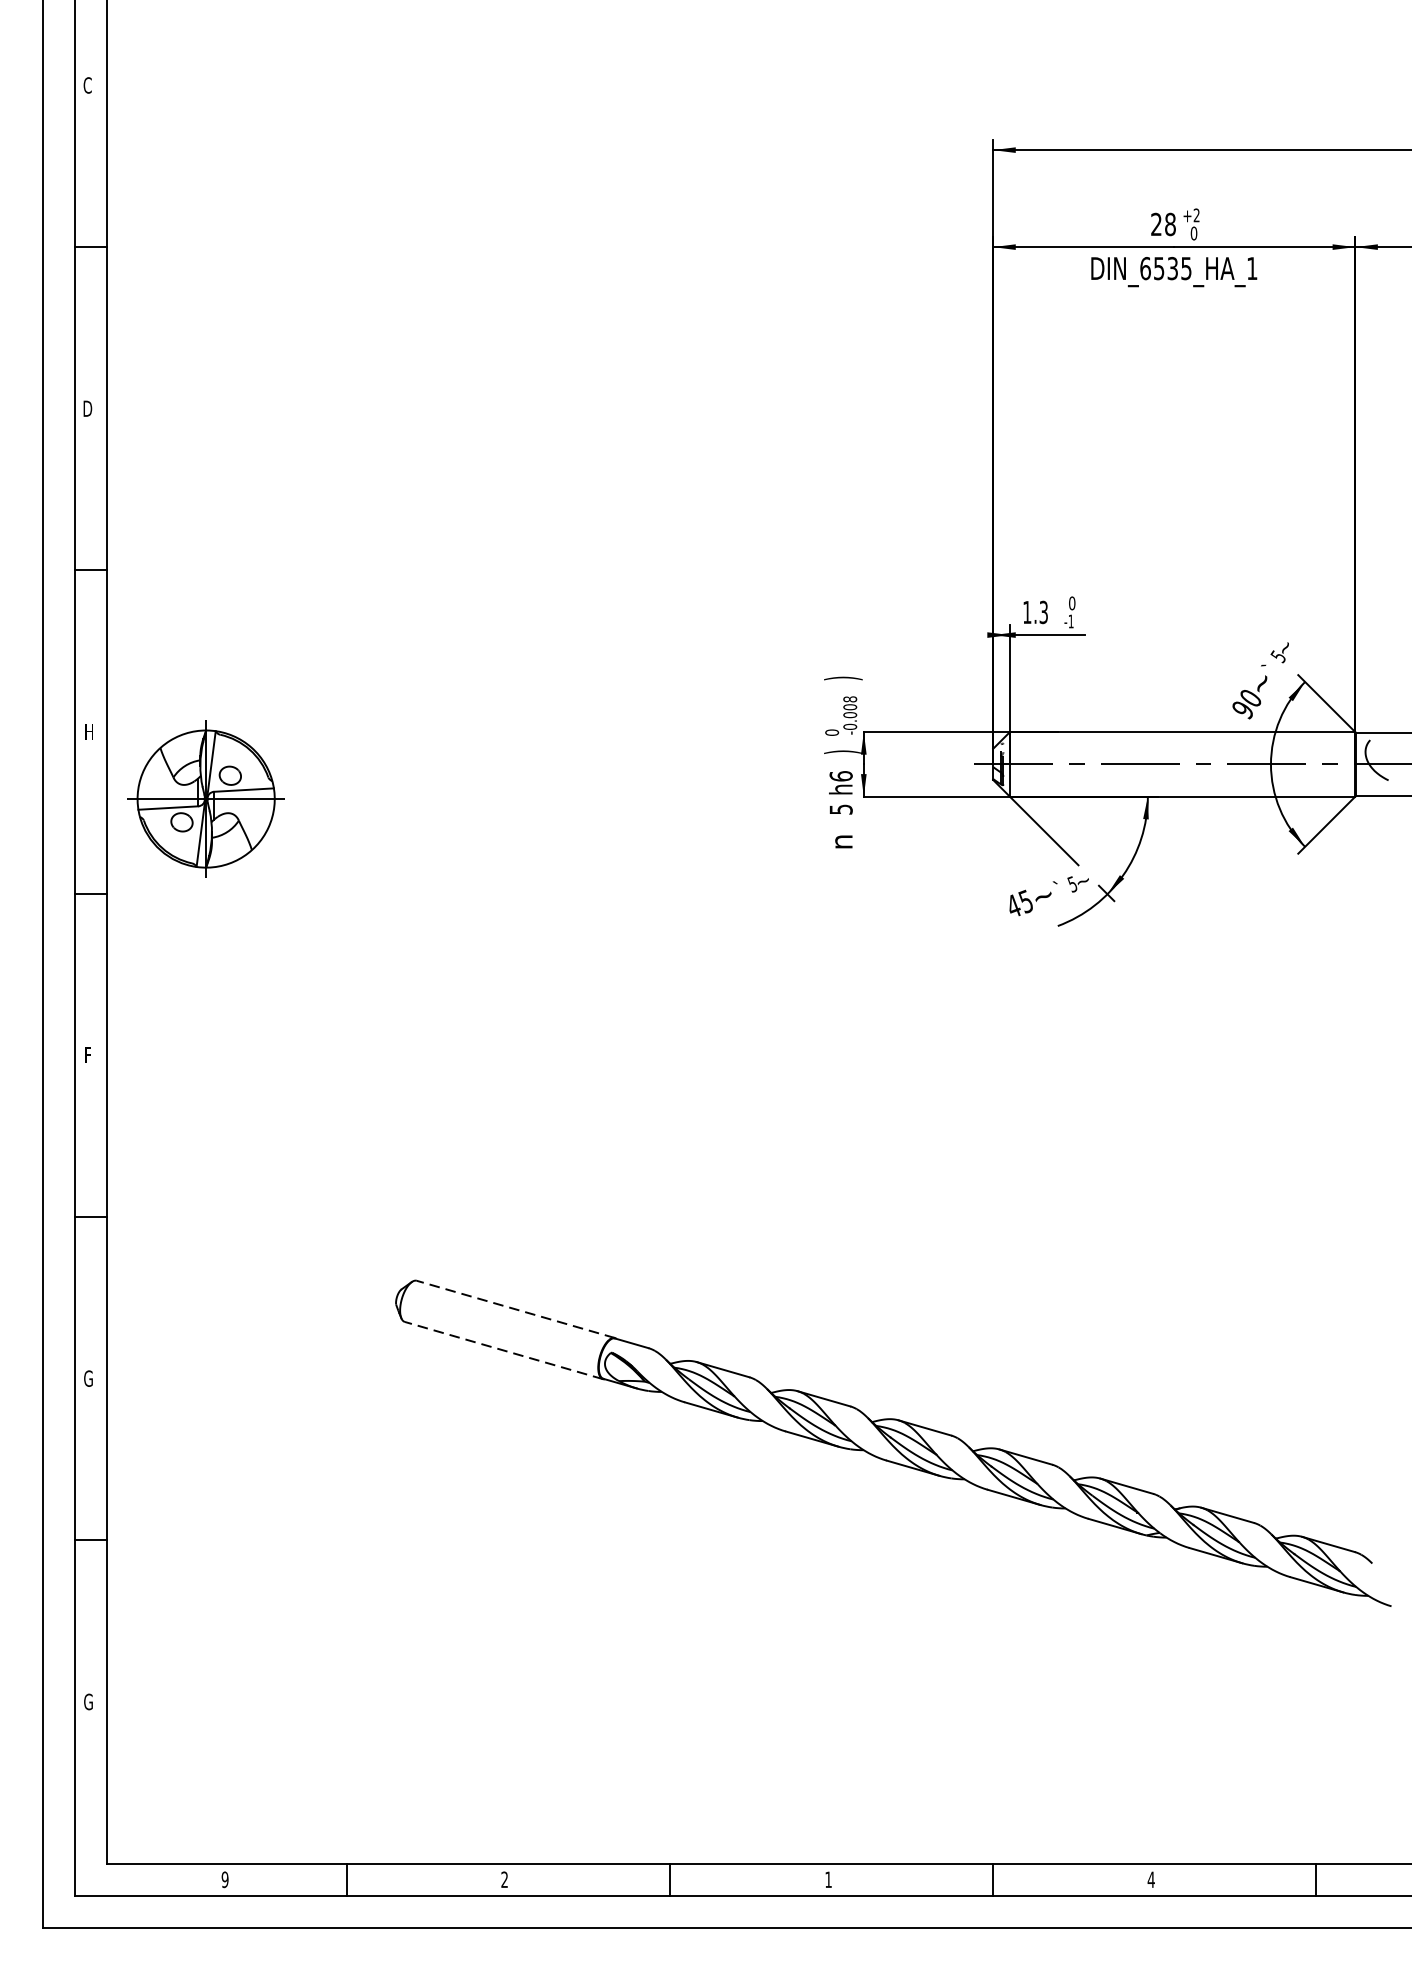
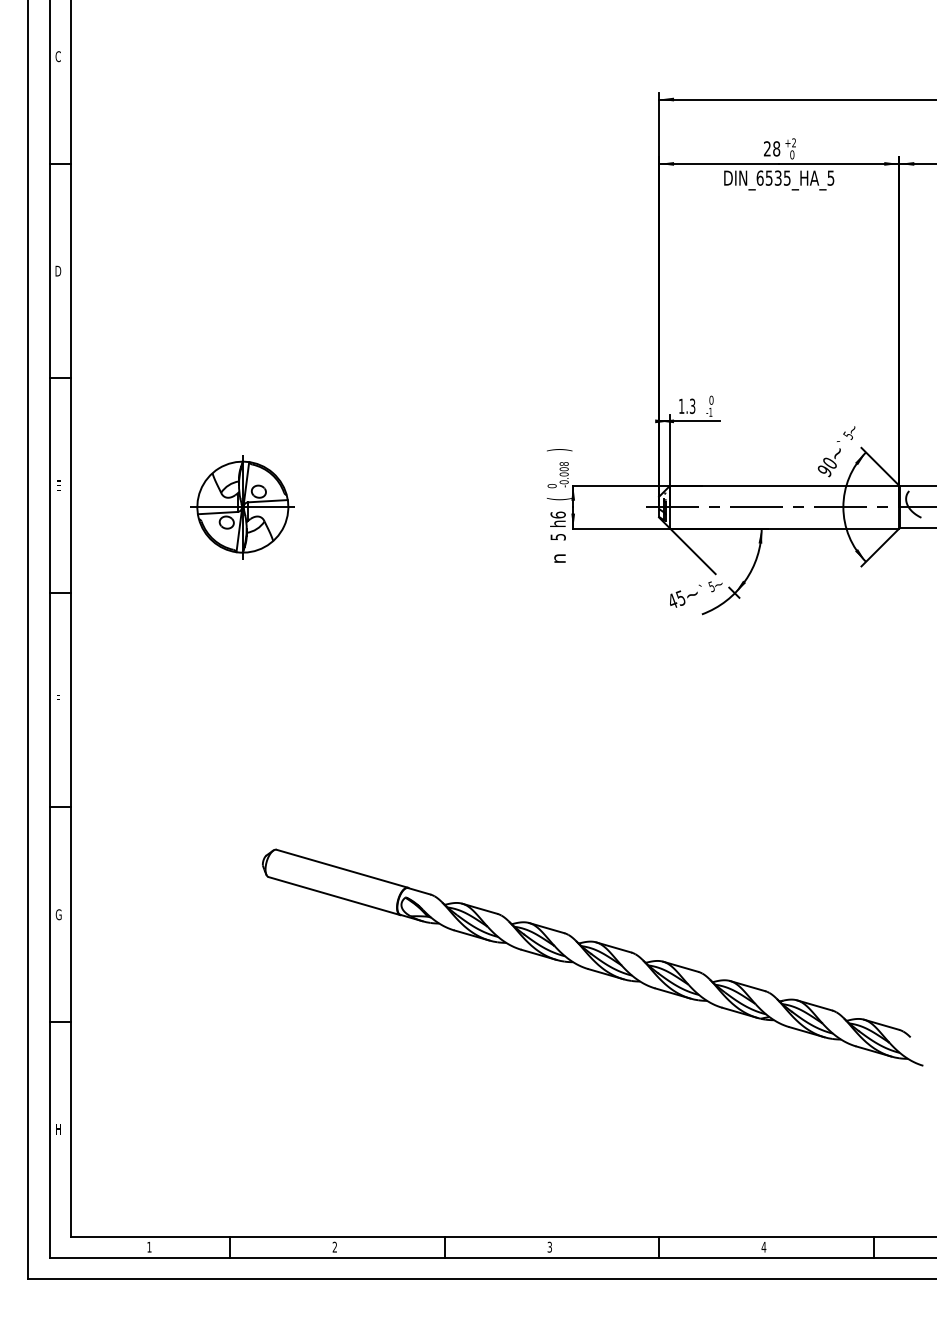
text: (1251, 267) -> (830, 177), DIN_6535_HA_1 -> DIN_6535_HA_5
text: (89, 731) -> (59, 485), H -> E
text: (841, 751) -> (558, 498), ) -> (
part: (205, 799) -> (242, 507), moved
line: (514, 1308) -> (341, 868), dashed -> solid
line: (502, 1349) -> (333, 895), dashed -> solid
text: (88, 1700) -> (58, 1128), G -> H
text: (225, 1878) -> (149, 1246), 9 -> 1
text: (828, 1878) -> (549, 1246), 1 -> 3

